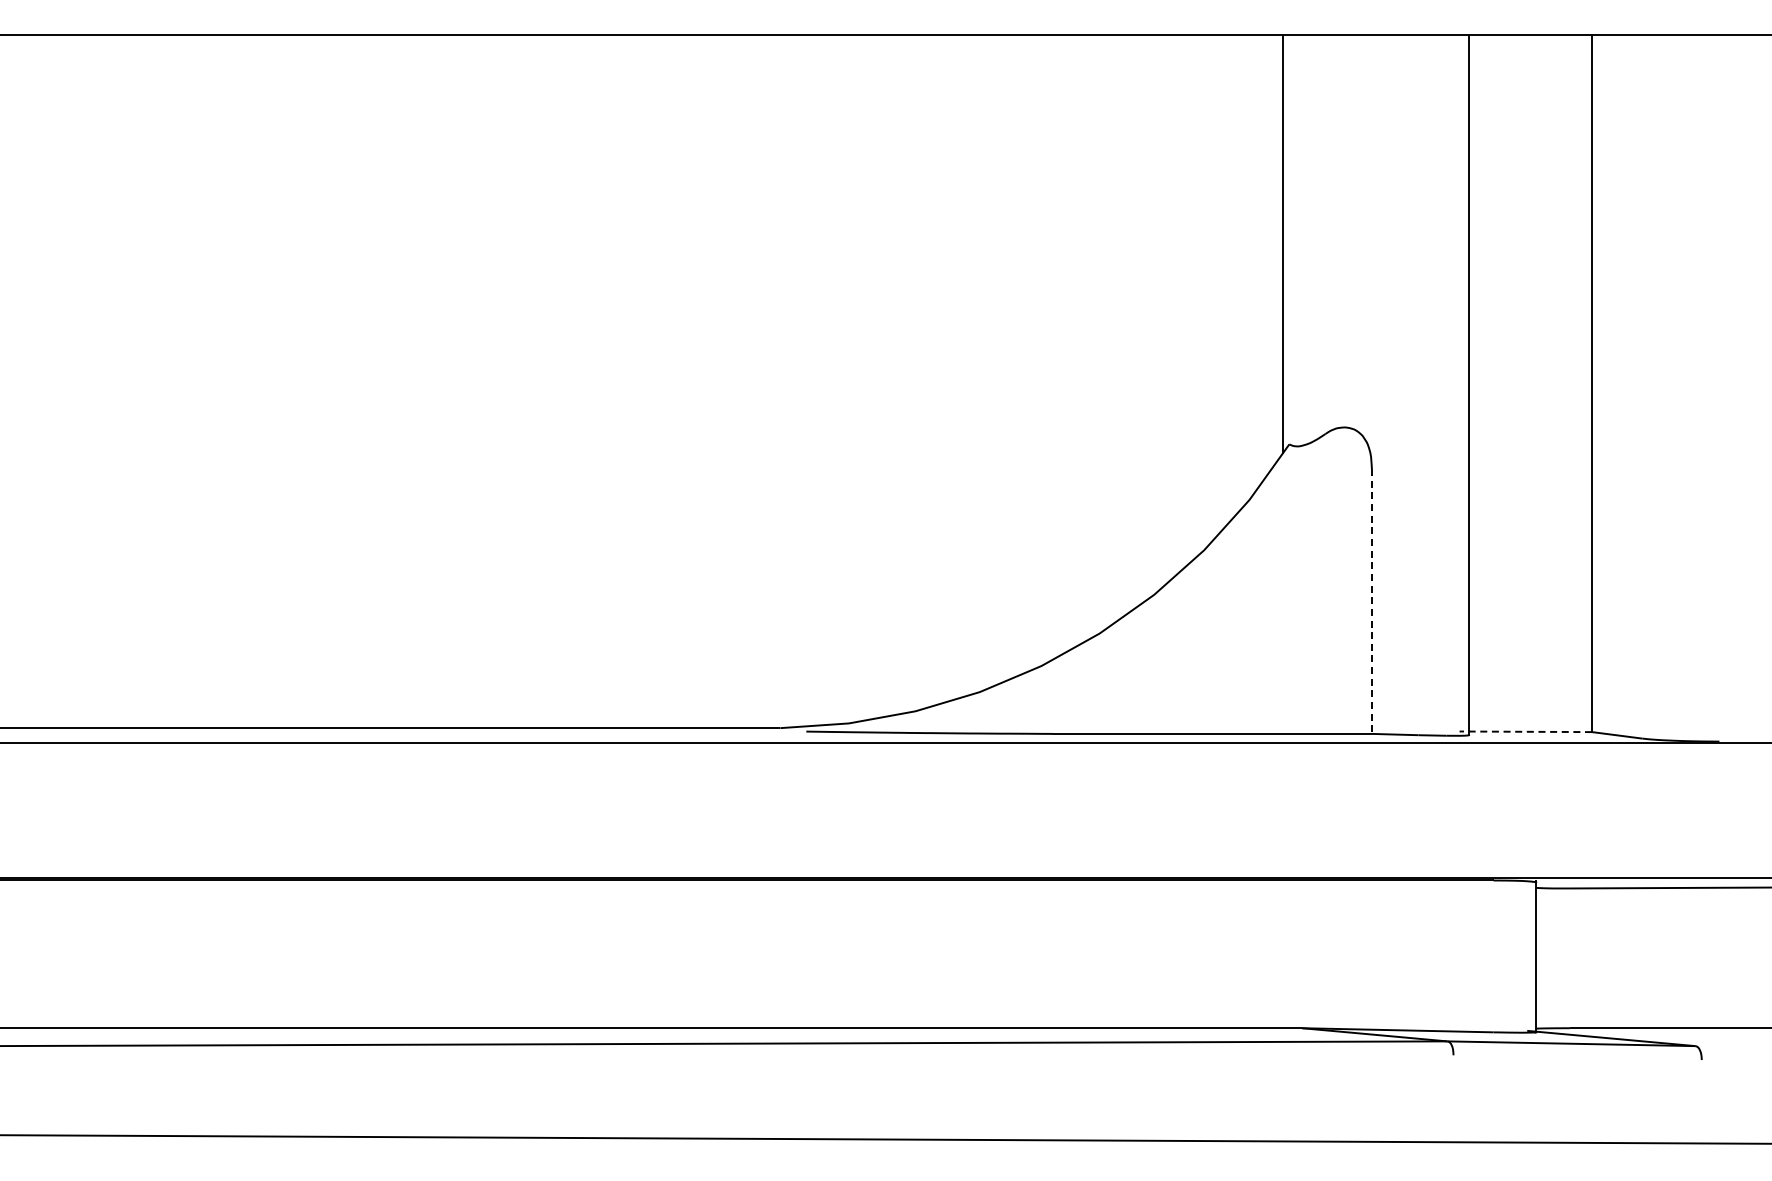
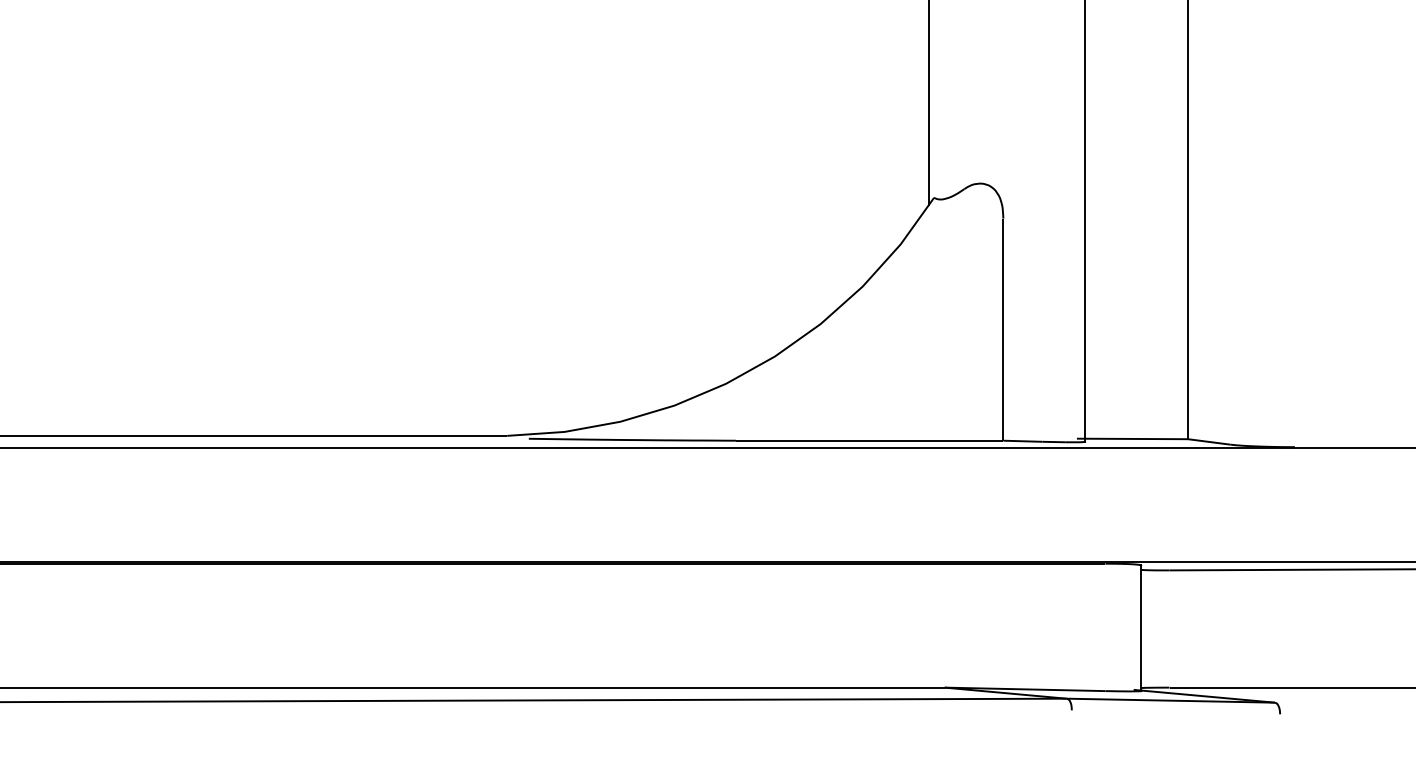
line: (1371, 602) -> (1003, 330), dashed -> solid
line: (1525, 731) -> (1132, 438), dashed -> solid

